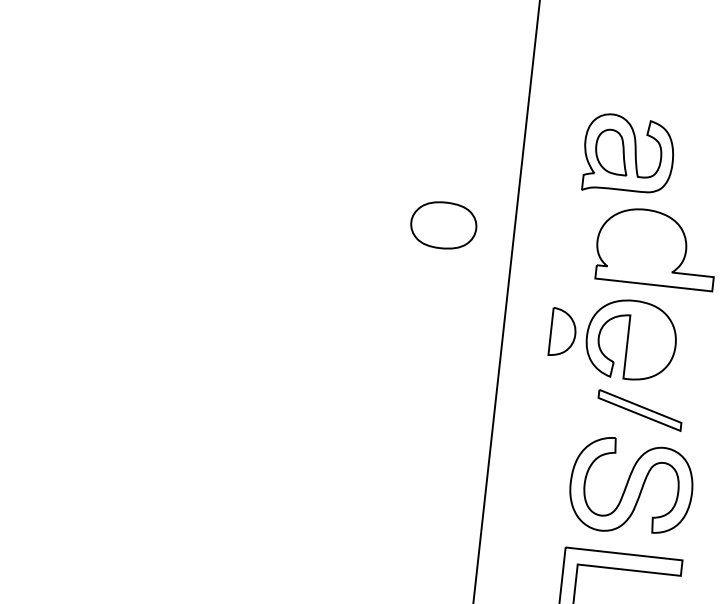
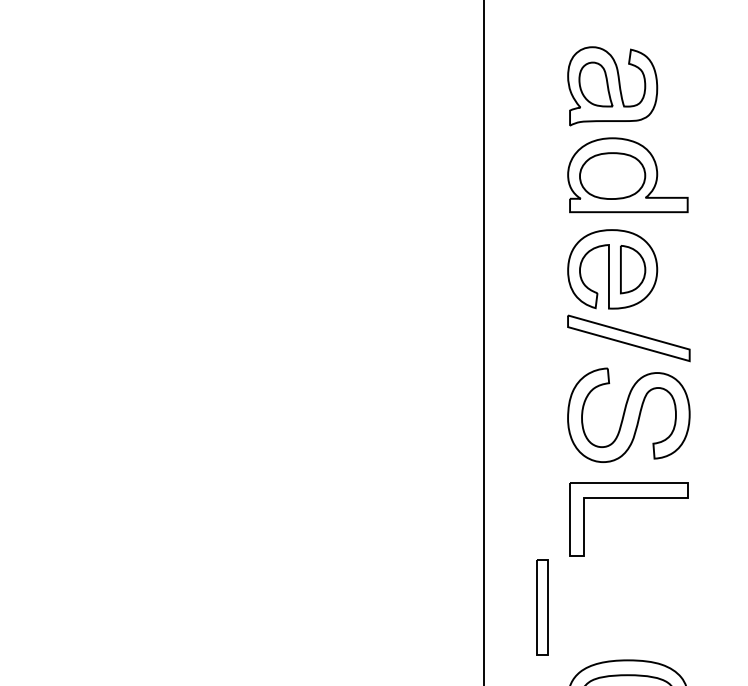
part: (628, 155) -> (612, 86), moved
part: (443, 224) -> (612, 175), moved
part: (563, 332) -> (633, 269), moved
part: (639, 410) -> (628, 338), size x1.43

